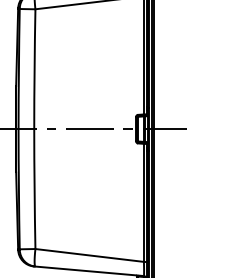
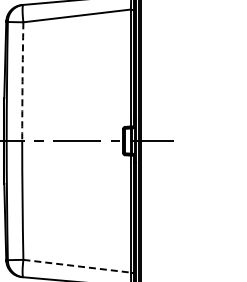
arc: (34, 69) -> (22, 81), solid -> dashed
line: (90, 255) -> (77, 266), solid -> dashed

